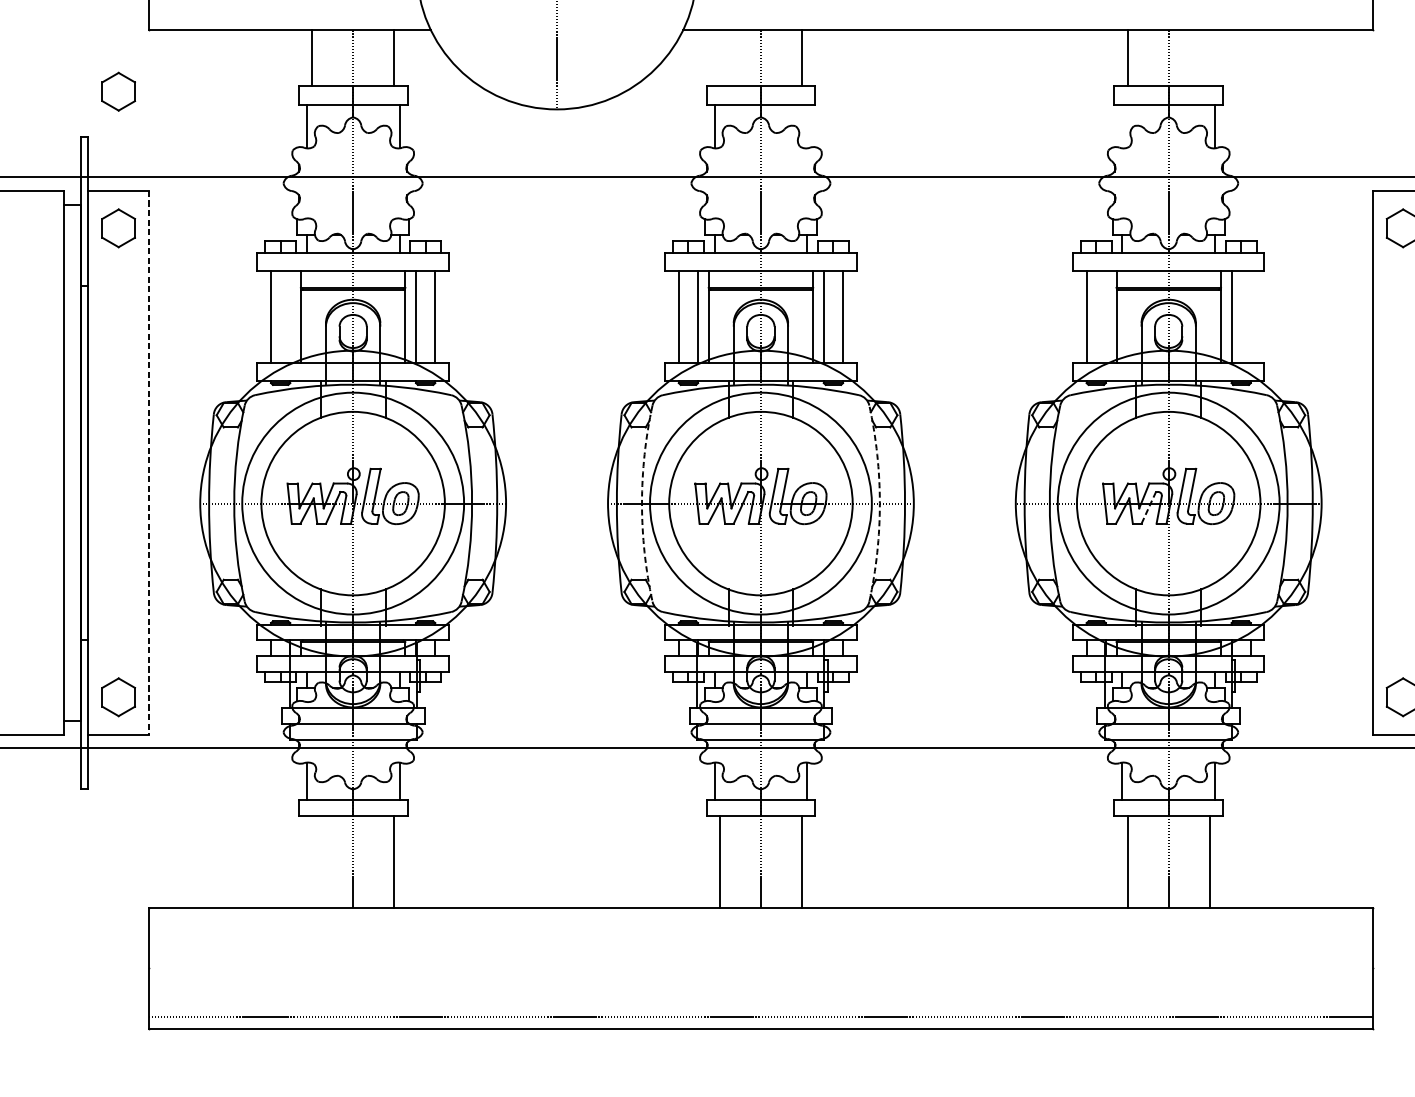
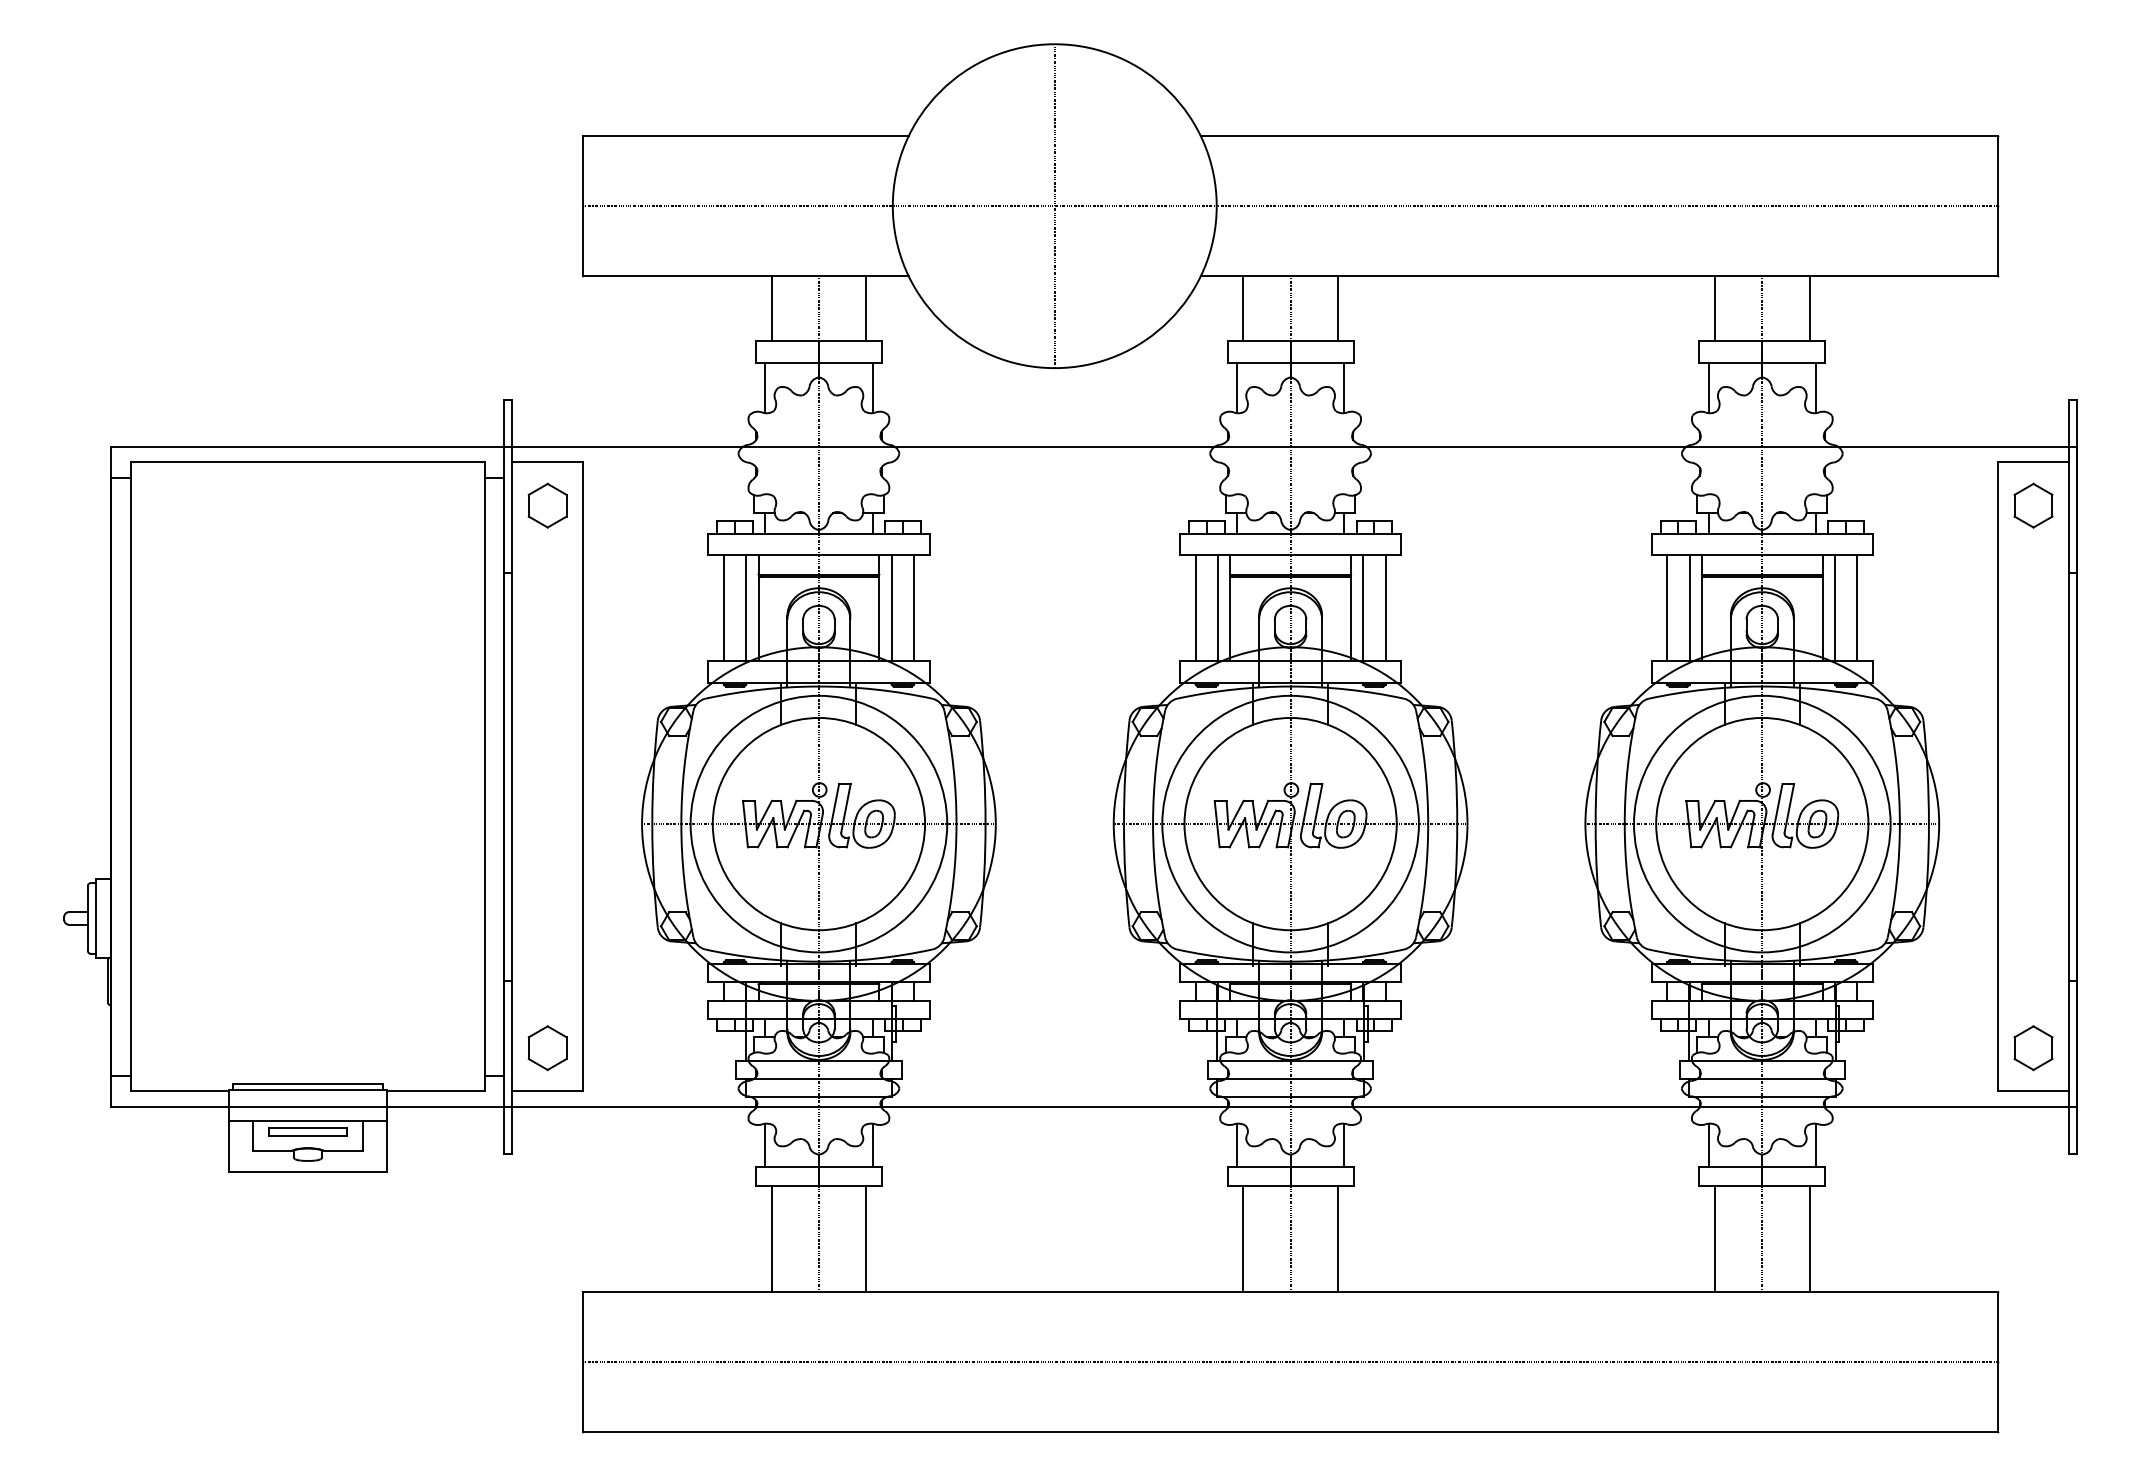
line: (720, 57) -> (1243, 308), added
line: (1209, 57) -> (1809, 308), added
part: (118, 91) -> (547, 347), removed
line: (807, 126) -> (1344, 387), added
line: (1122, 126) -> (1708, 387), added
line: (290, 317) -> (746, 608), added
line: (1105, 317) -> (1689, 608), added
line: (1251, 317) -> (1857, 608), added
line: (149, 463) -> (583, 777), dashed -> solid
arc: (642, 503) -> (1153, 824), dashed -> solid
arc: (880, 503) -> (1428, 824), dashed -> solid
line: (1149, 508) -> (1739, 829), dashed -> solid
line: (312, 861) -> (771, 1238), added
line: (760, 1016) -> (1290, 1361), moved

